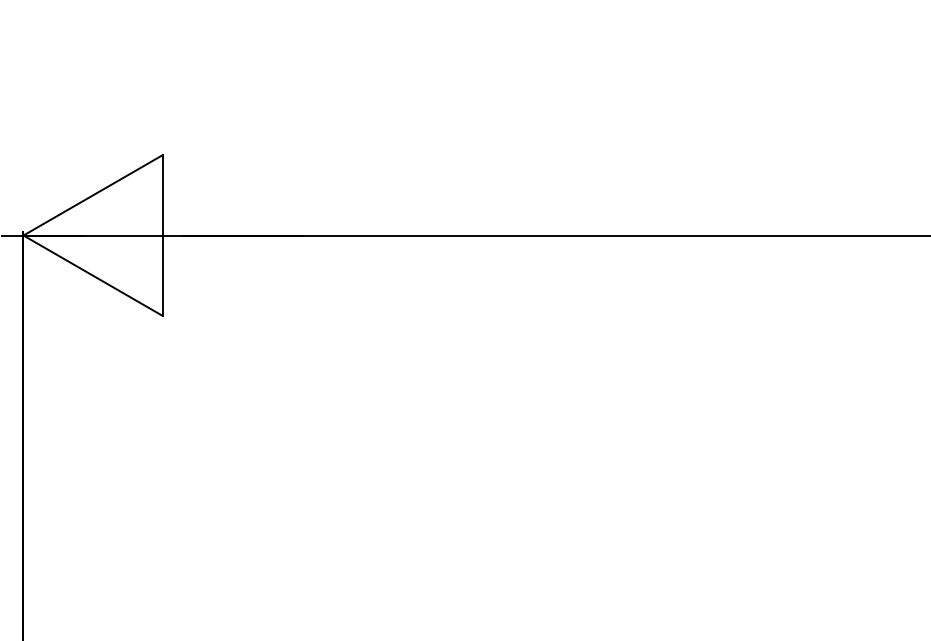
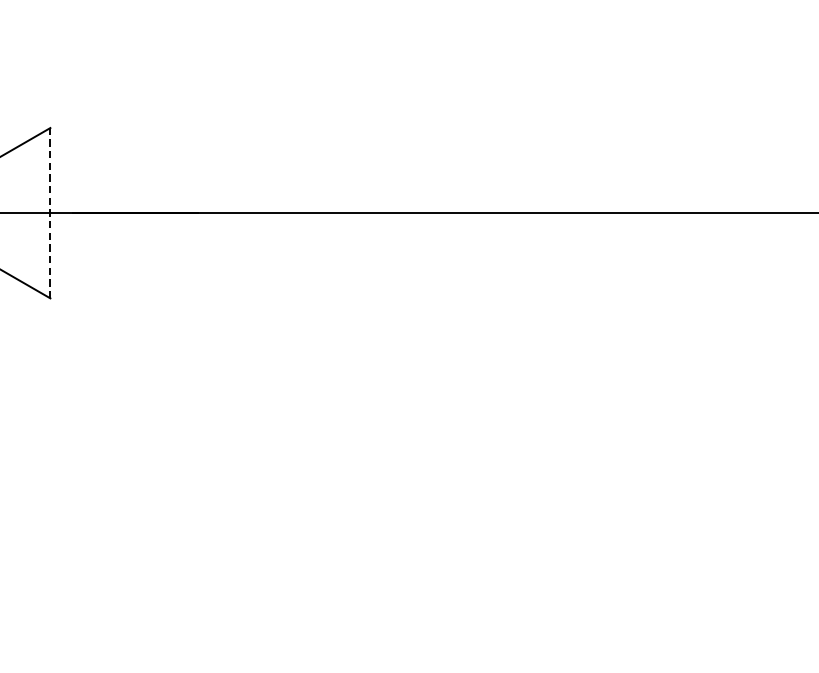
line: (162, 235) -> (50, 213), solid -> dashed

